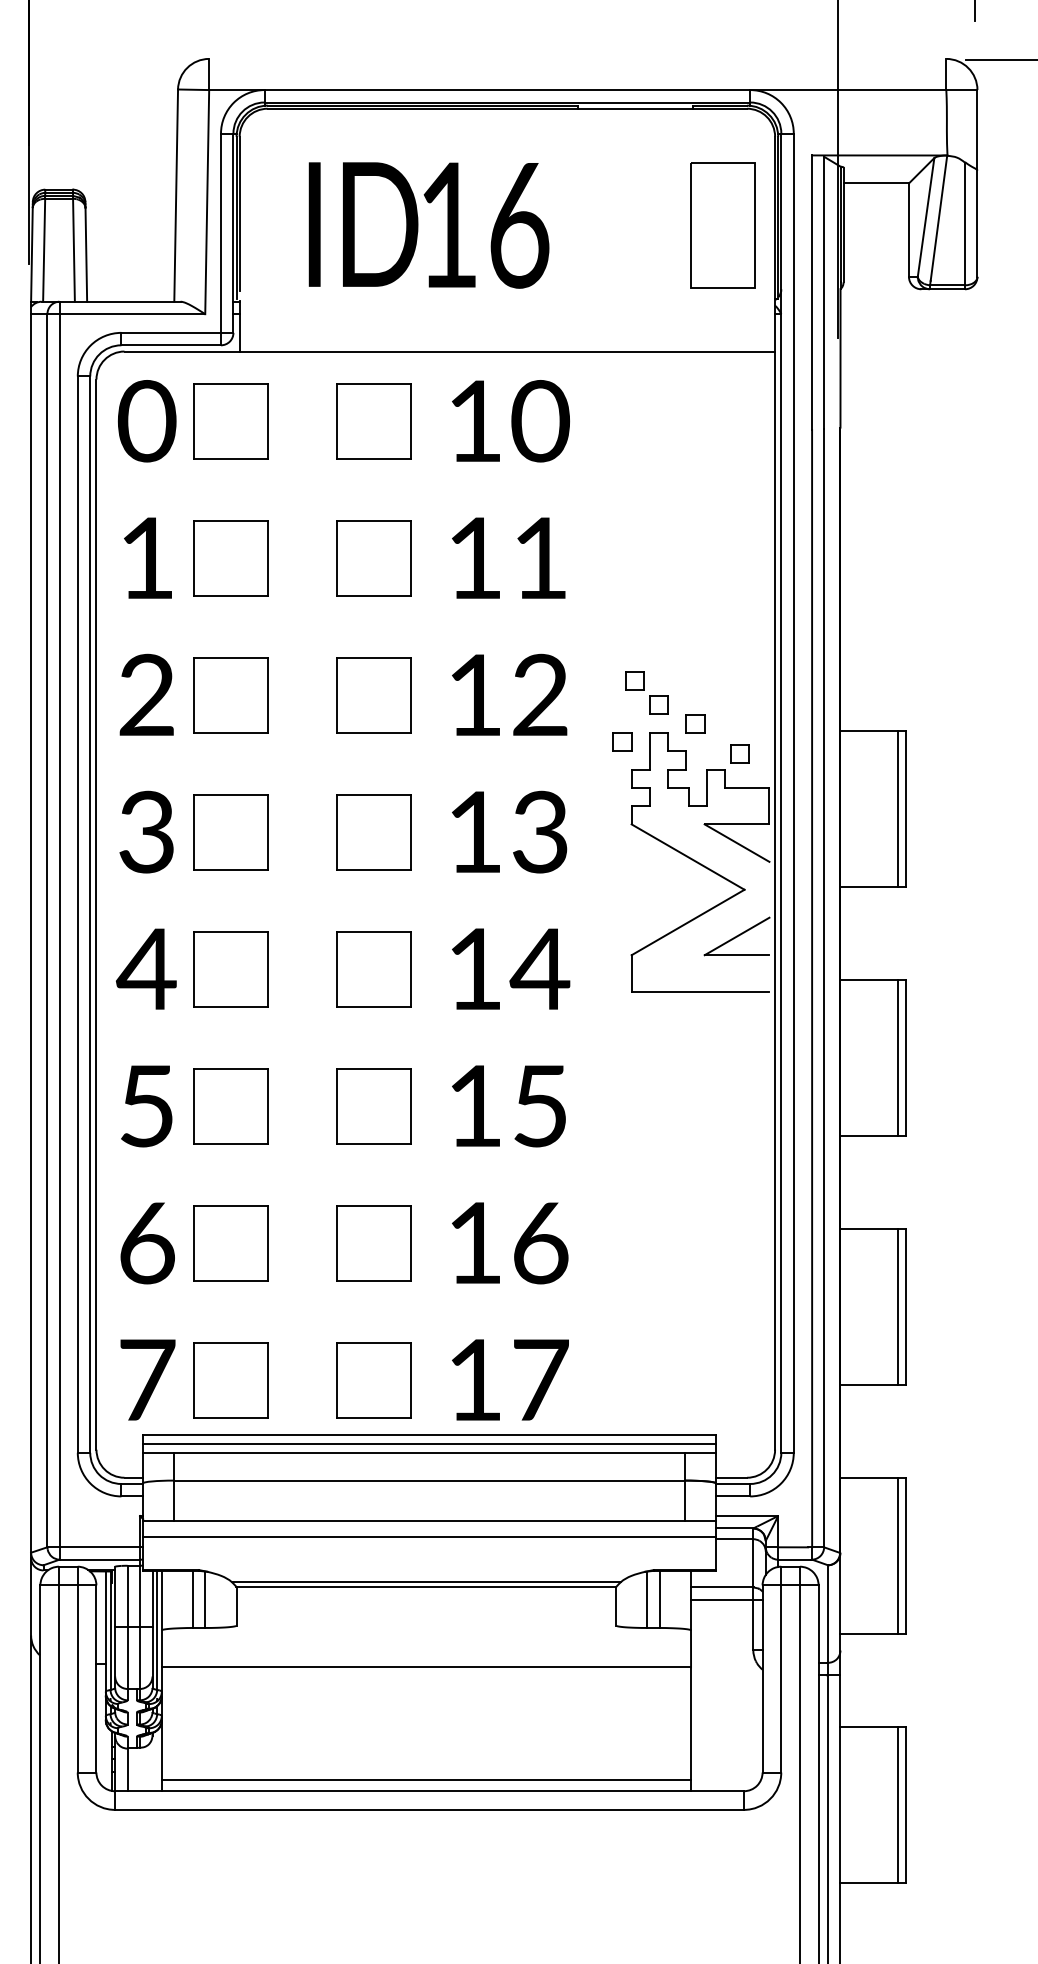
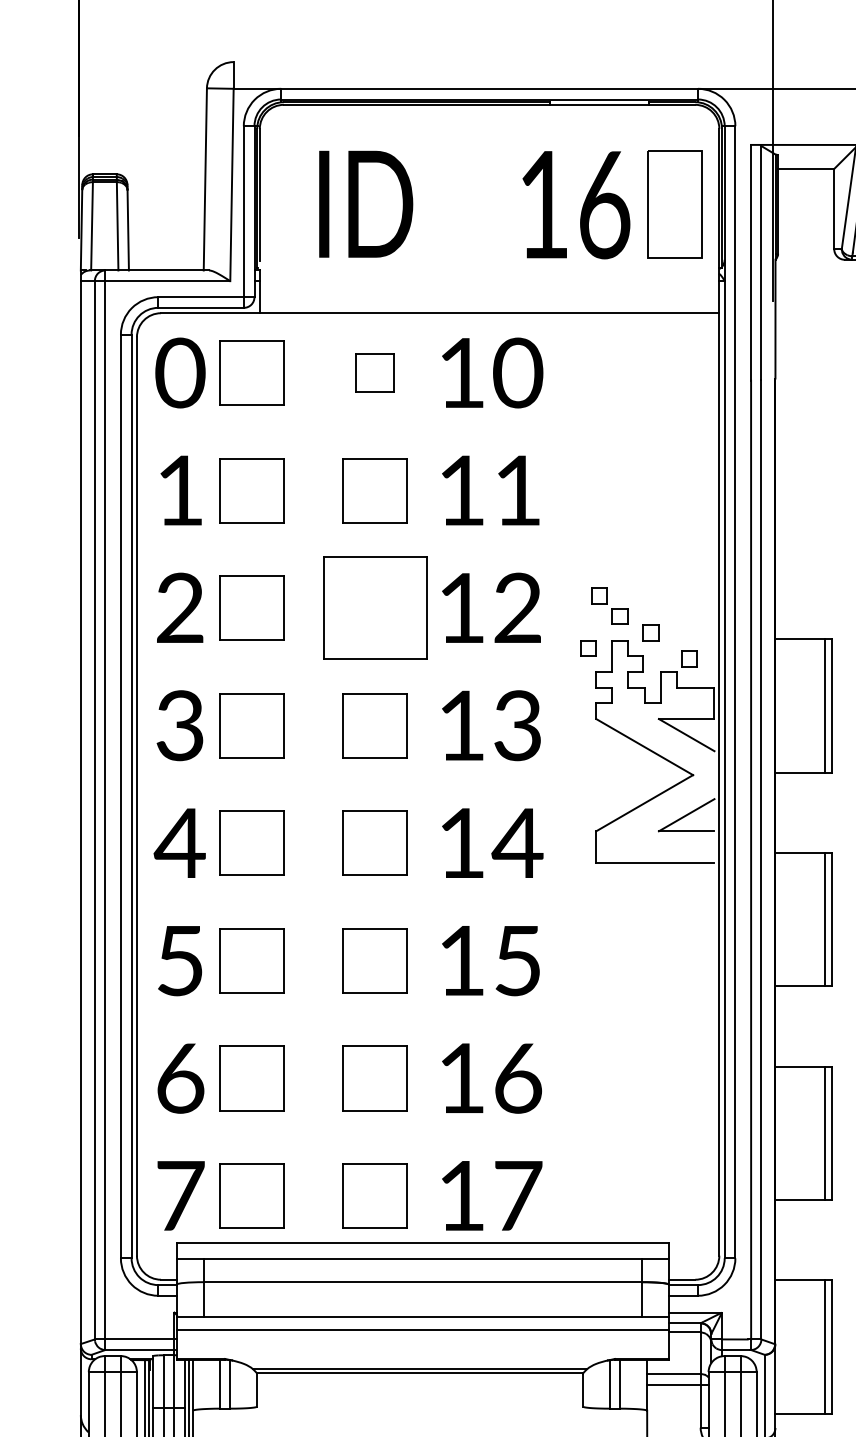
text: (486, 225) -> (576, 205), moved
part: (373, 421) -> (374, 373), size x0.6
part: (373, 695) -> (374, 608), size x1.6
line: (429, 1444) -> (422, 1251), removed

